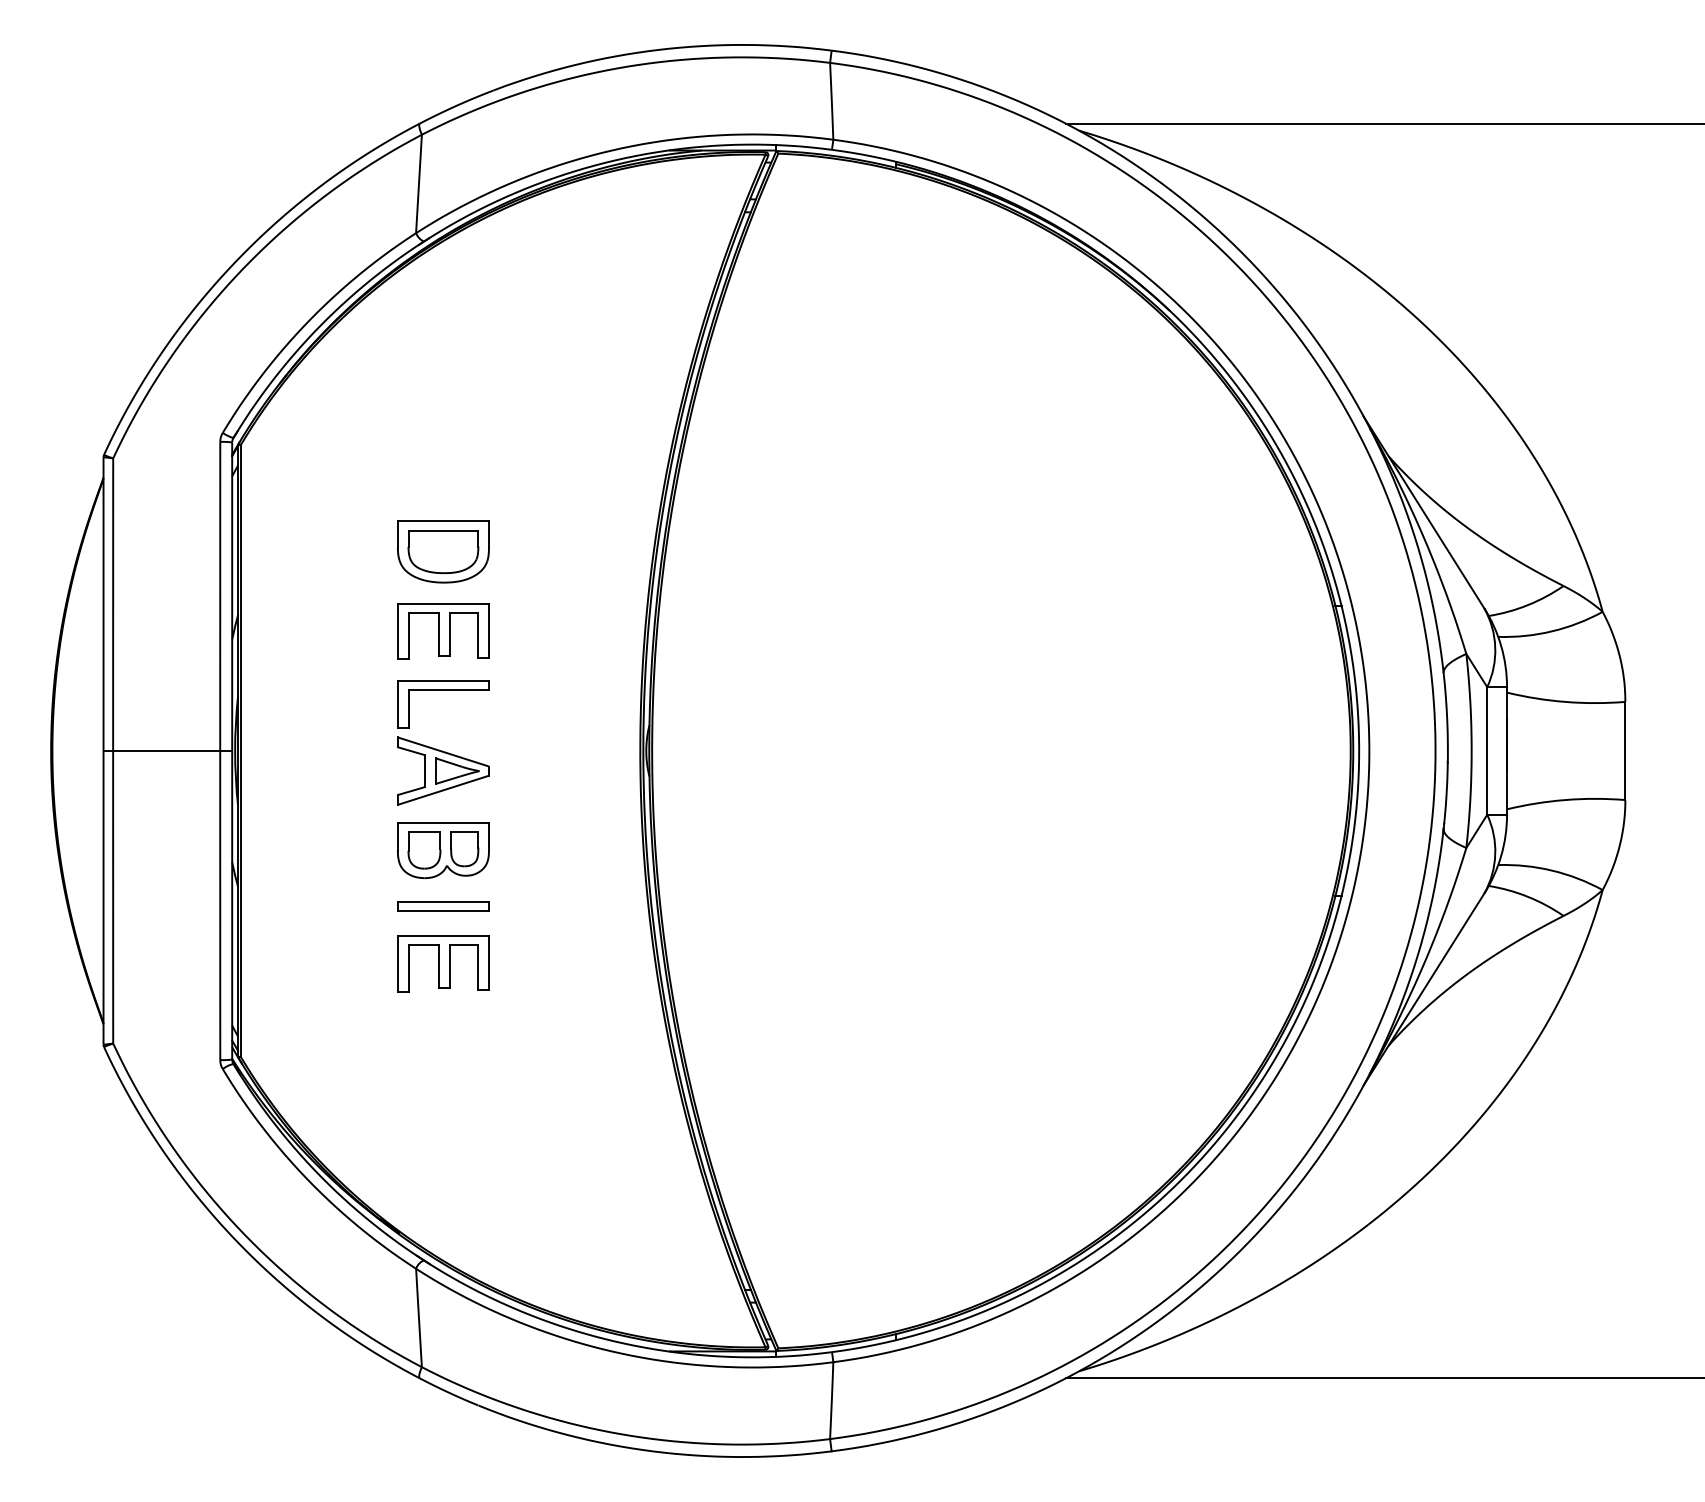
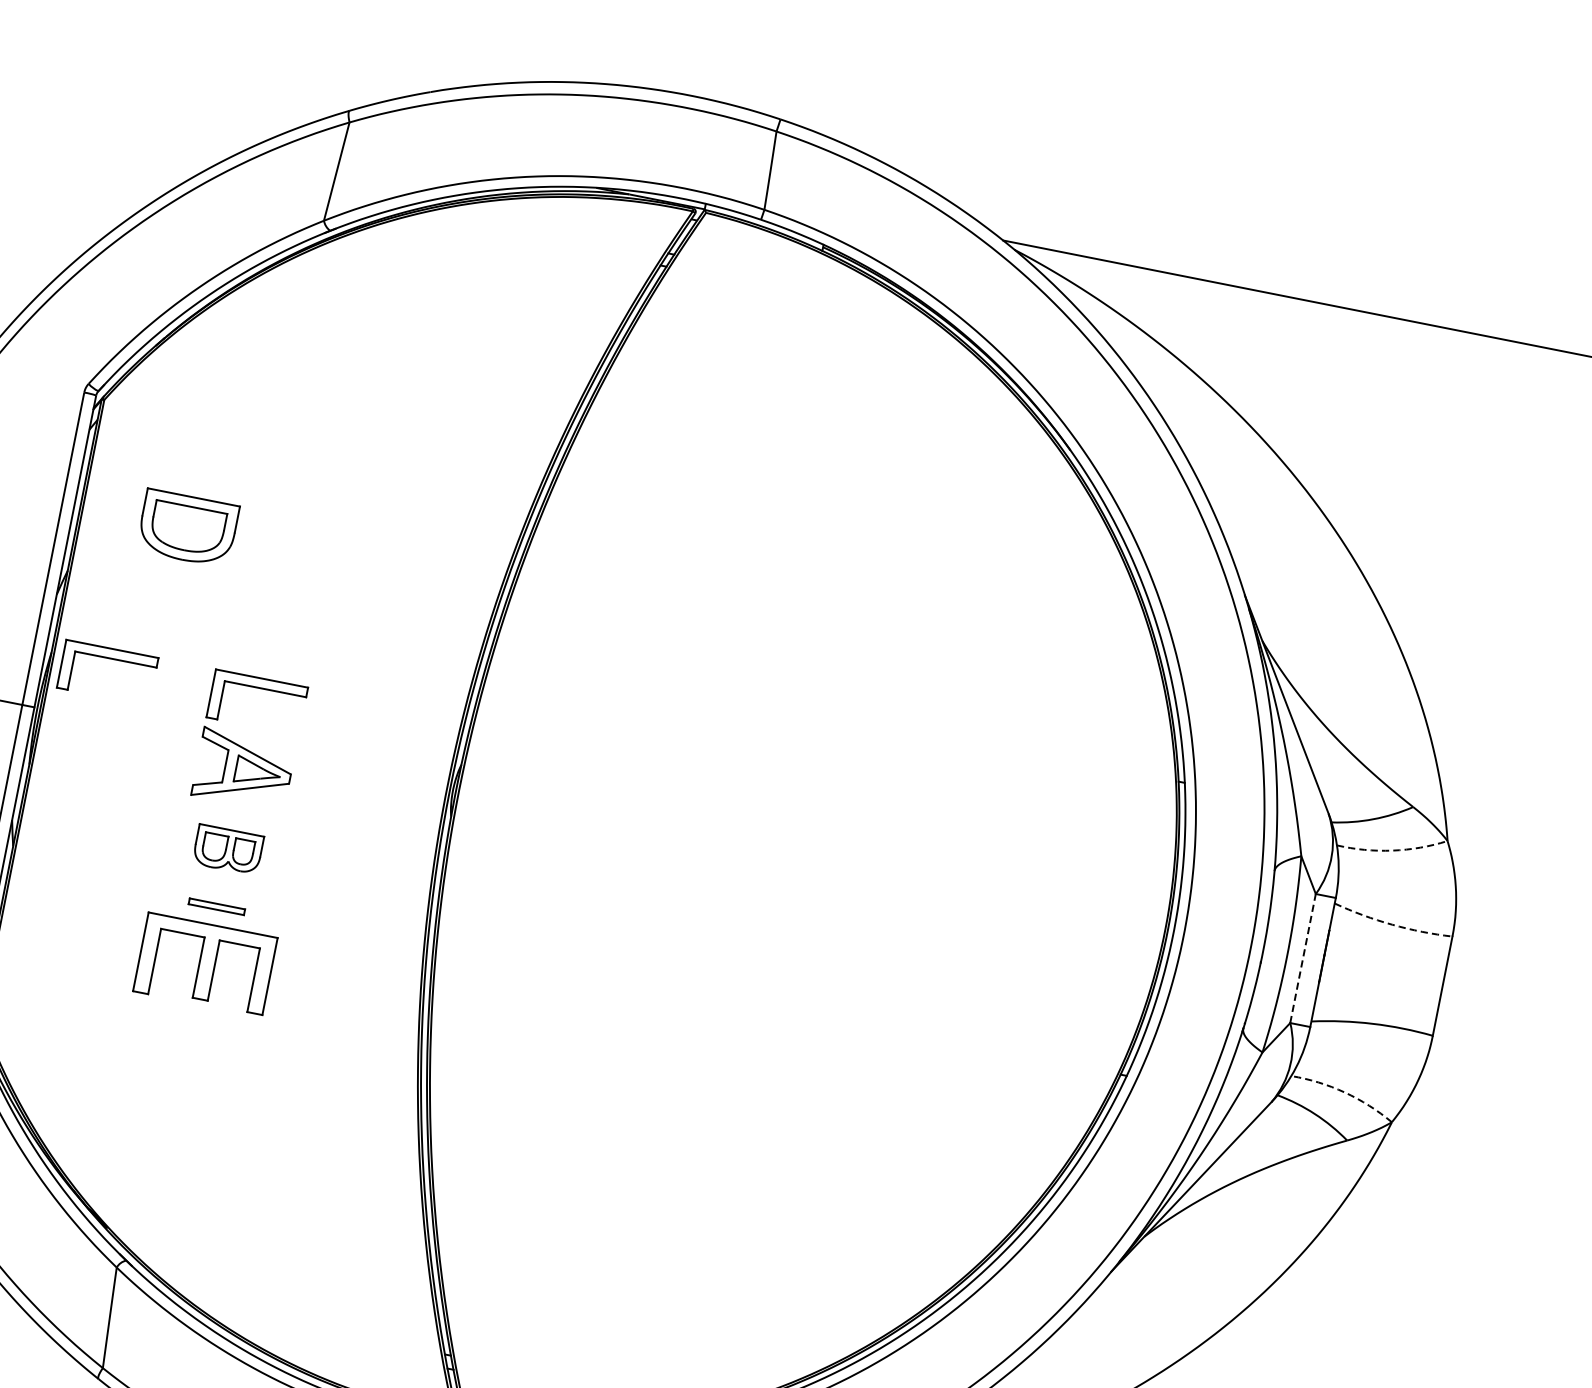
part: (443, 551) -> (187, 528), moved
part: (443, 631) -> (271, 628), removed
arc: (1552, 631) -> (1392, 850), solid -> dashed
part: (295, 690) -> (110, 658), added
arc: (1565, 701) -> (1392, 924), solid -> dashed
line: (1487, 750) -> (1303, 958), solid -> dashed
part: (443, 850) -> (228, 850), size x0.7
arc: (1552, 870) -> (1345, 1092), solid -> dashed
part: (443, 906) -> (216, 906), size x0.6
part: (443, 963) -> (205, 964), size x1.4

